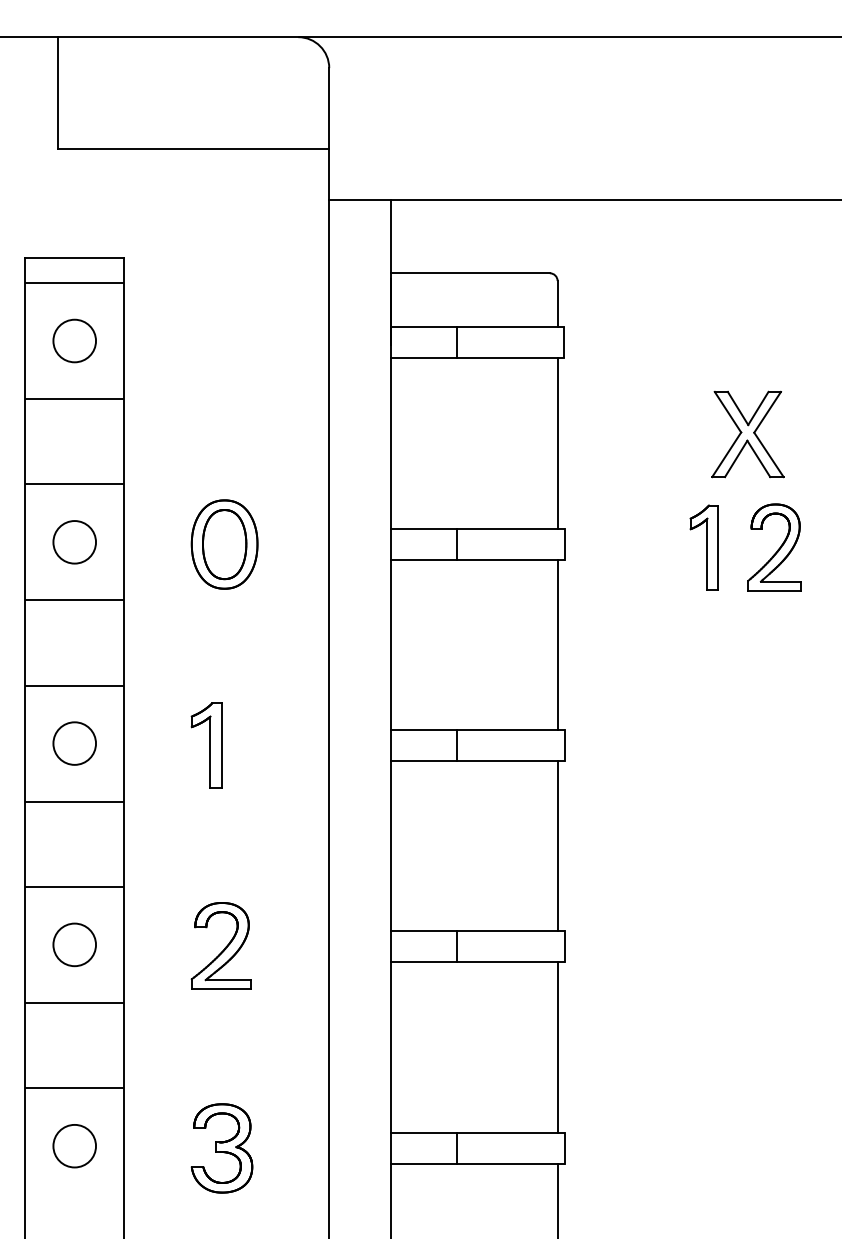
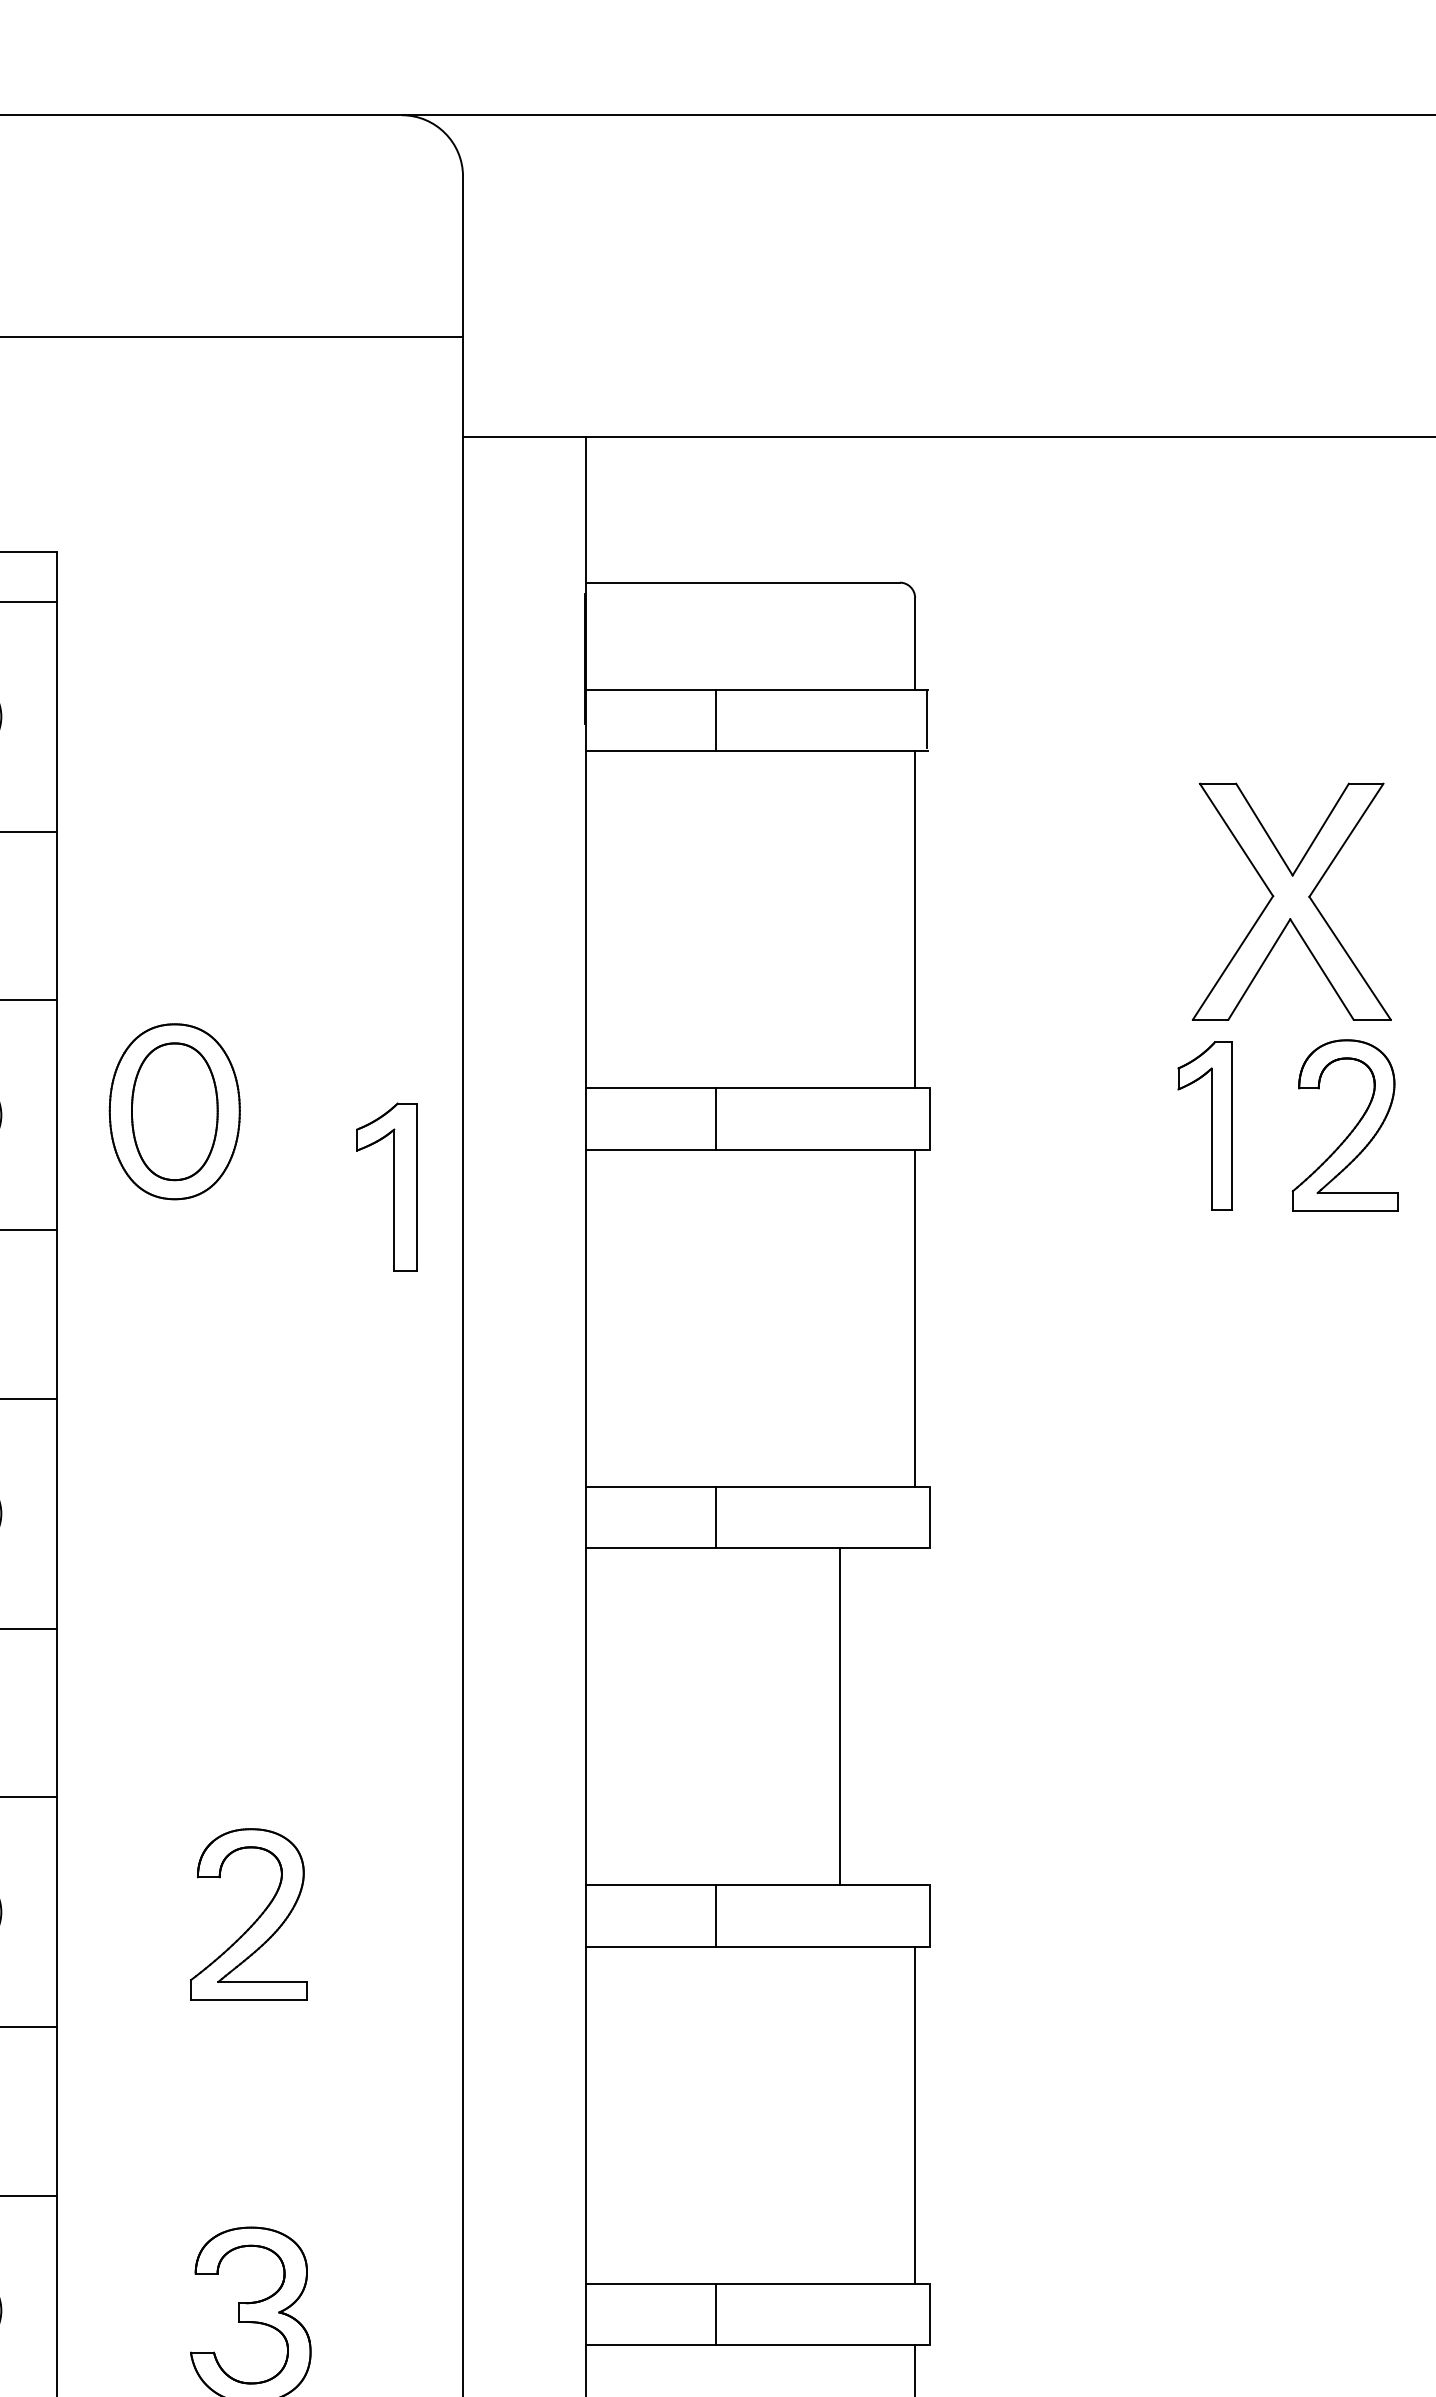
part: (747, 434) -> (1291, 901), size x1.4
part: (224, 544) -> (174, 1111), moved
part: (206, 745) -> (386, 1186), moved
line: (557, 846) -> (839, 1717), moved

